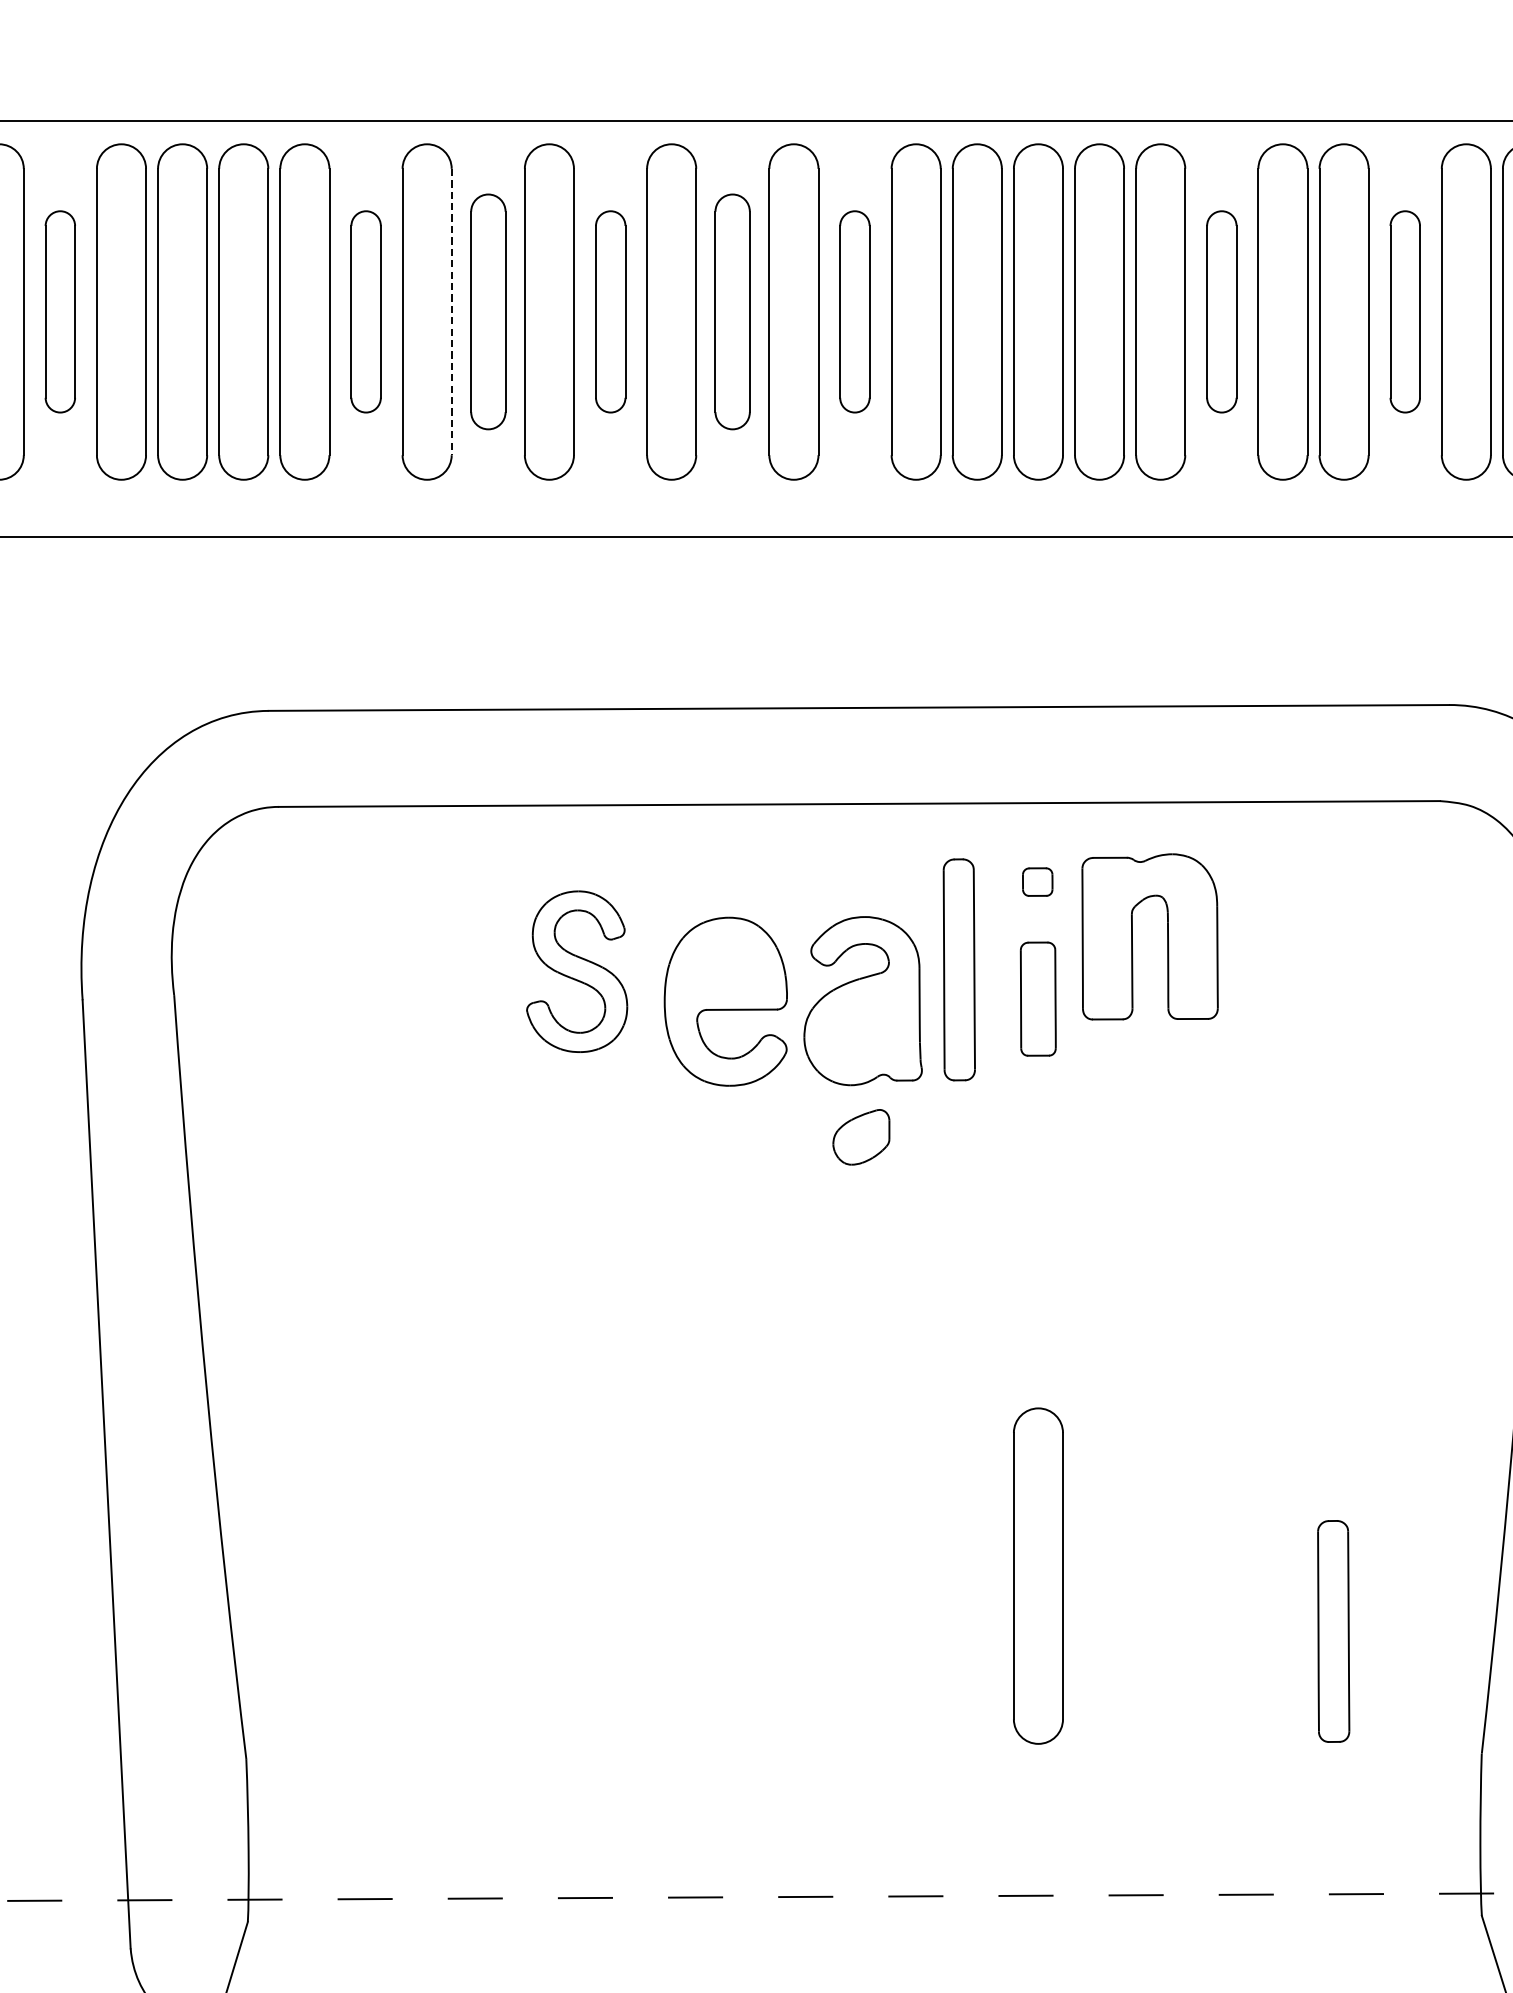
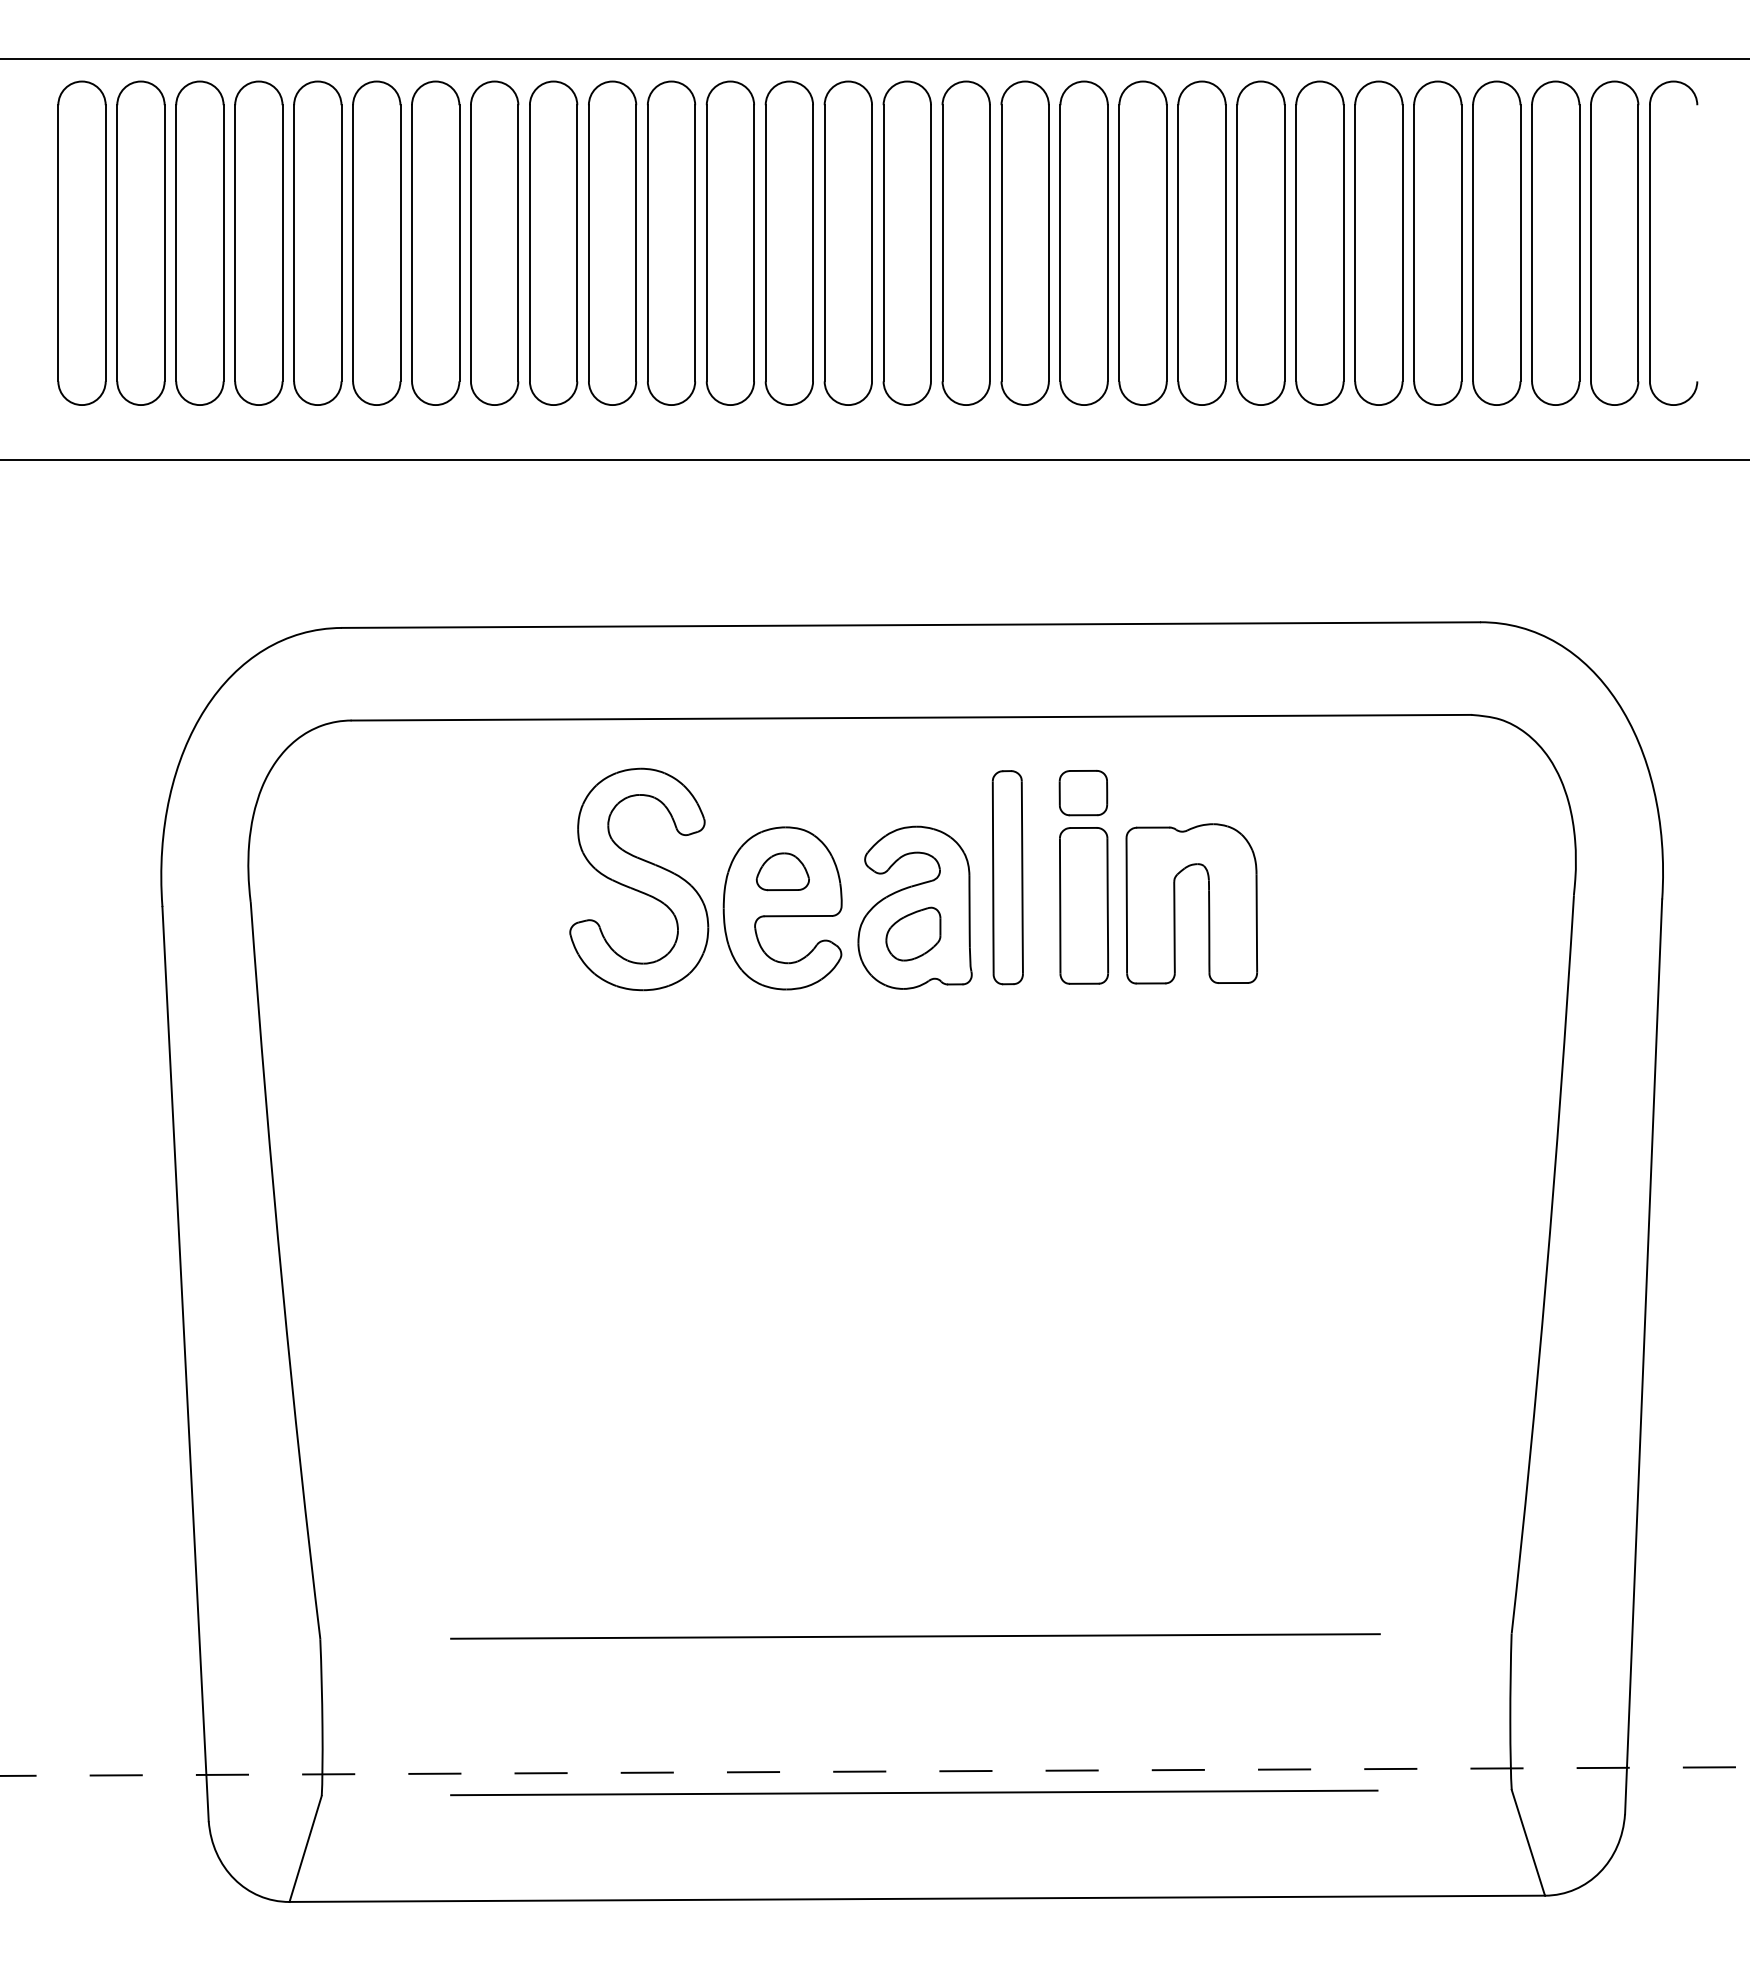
part: (59, 311) -> (140, 242), size x1.67
part: (365, 311) -> (435, 242), size x1.67
part: (488, 311) -> (553, 242), size x1.43
part: (610, 311) -> (671, 242), size x1.67
part: (731, 311) -> (788, 242), size x1.43
part: (854, 311) -> (906, 242), size x1.67
part: (1221, 311) -> (1260, 242), size x1.67
part: (1404, 311) -> (1437, 242), size x1.67
line: (451, 312) -> (518, 243), dashed -> solid
part: (1037, 881) -> (1083, 792), size x1.67
part: (1133, 936) -> (1175, 903), moved
part: (725, 963) -> (782, 871), added
part: (577, 971) -> (639, 879), size x1.43
part: (1037, 998) -> (1083, 905), size x1.43
part: (861, 1136) -> (913, 933), moved
part: (1037, 1575) -> (1083, 1461), removed
part: (1333, 1631) -> (1368, 1515), removed
line: (863, 1756) -> (915, 1636), added
line: (862, 1918) -> (914, 1792), added

